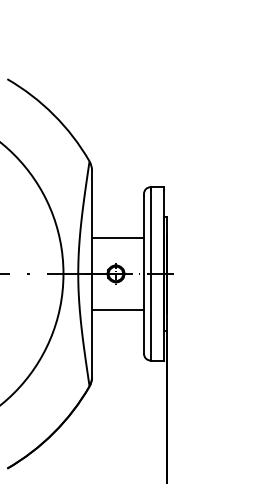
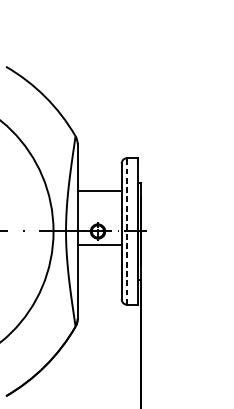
line: (118, 238) -> (100, 191), moved
line: (150, 274) -> (127, 231), solid -> dashed
line: (118, 309) -> (100, 244), moved

